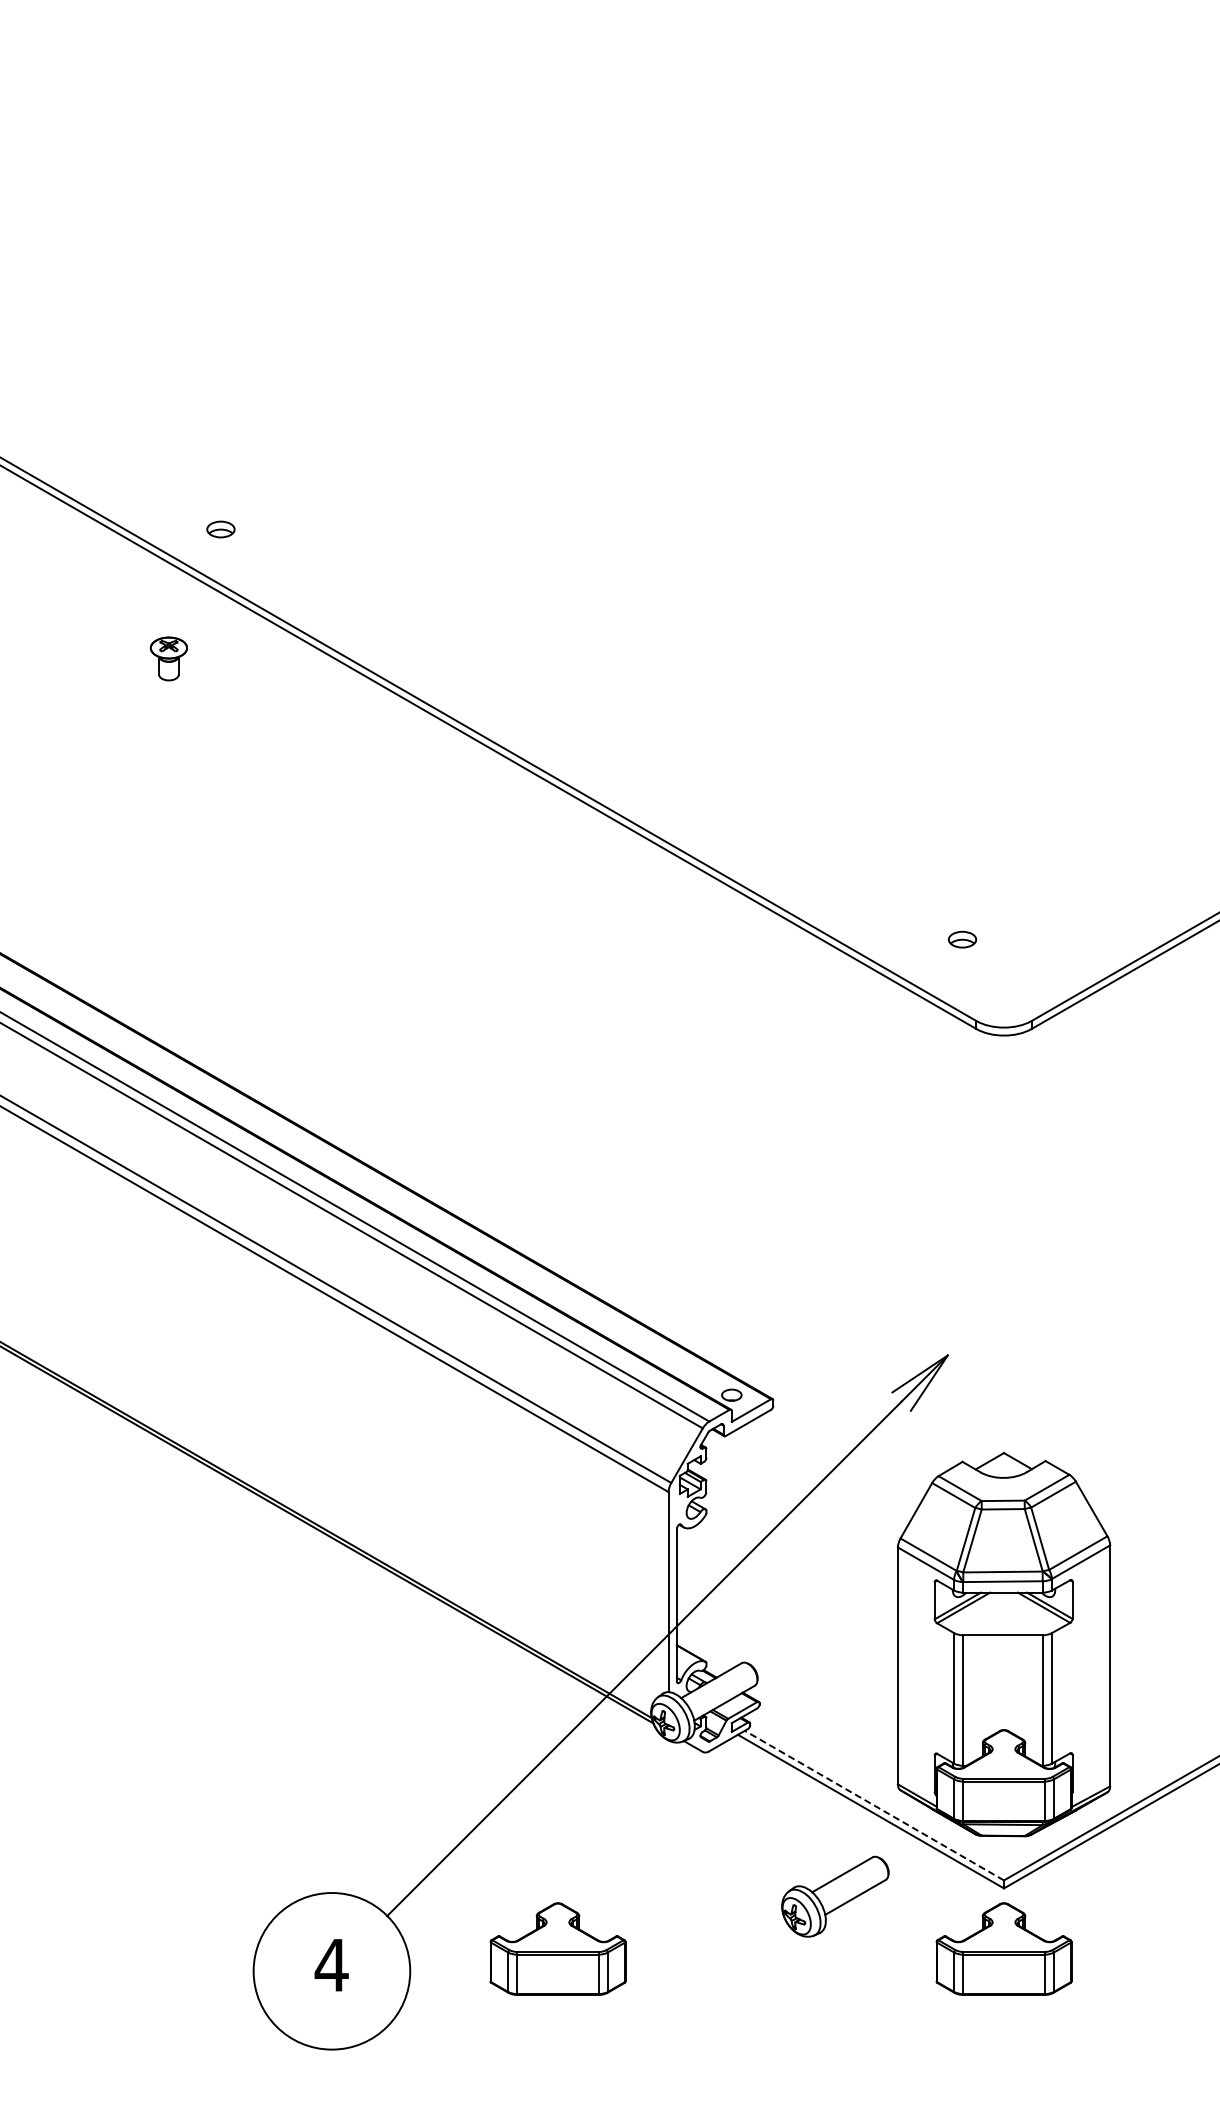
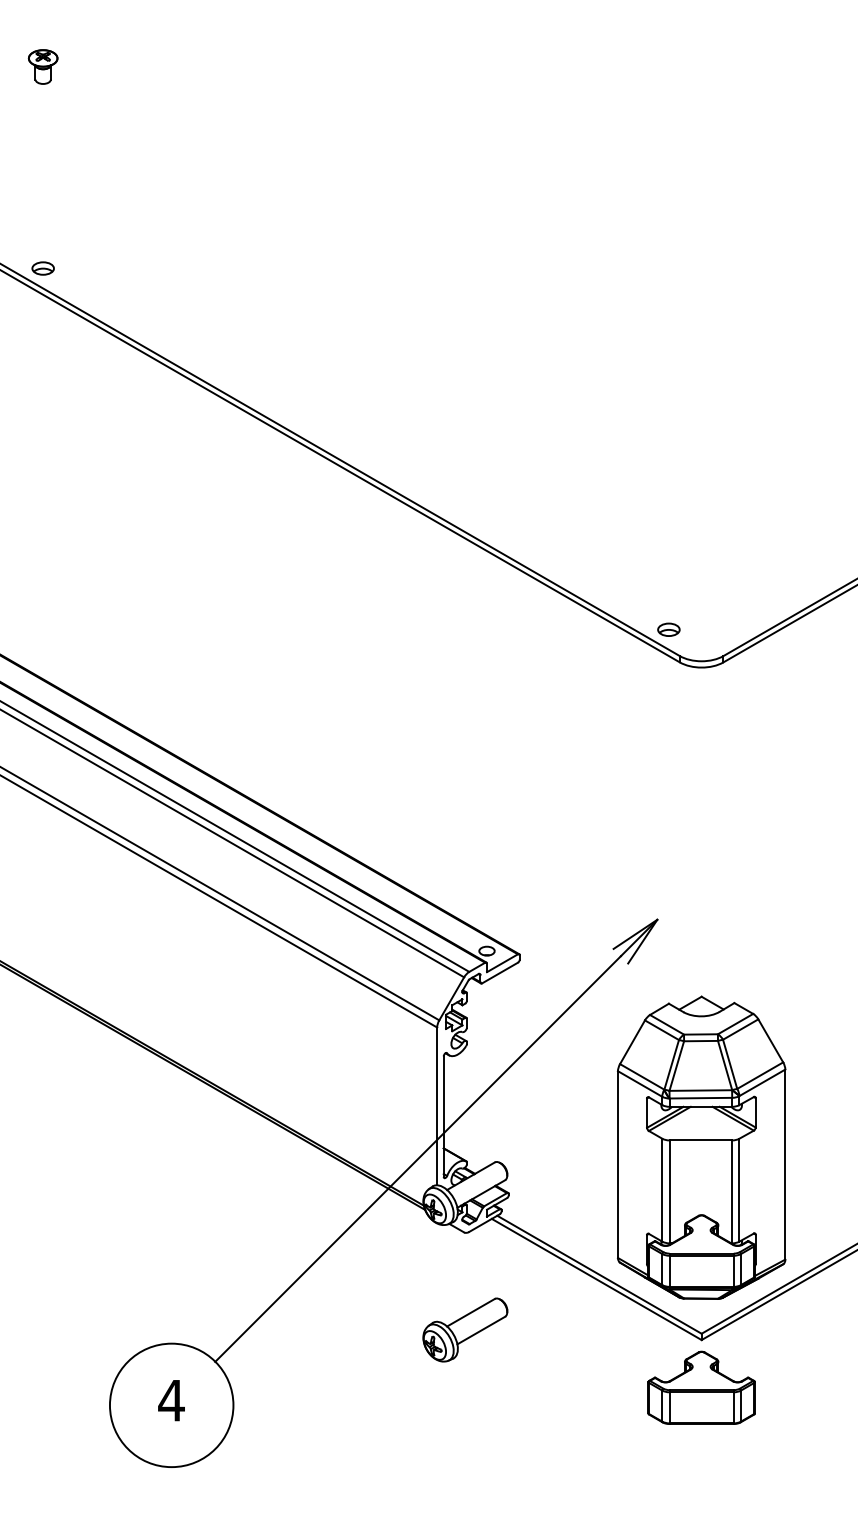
part: (220, 529) -> (42, 268), moved
part: (168, 658) -> (42, 66), moved
part: (962, 939) -> (668, 629), moved
line: (874, 1805) -> (599, 1274), dashed -> solid
part: (835, 1896) -> (465, 1329), moved
part: (557, 1948) -> (349, 1387), removed

